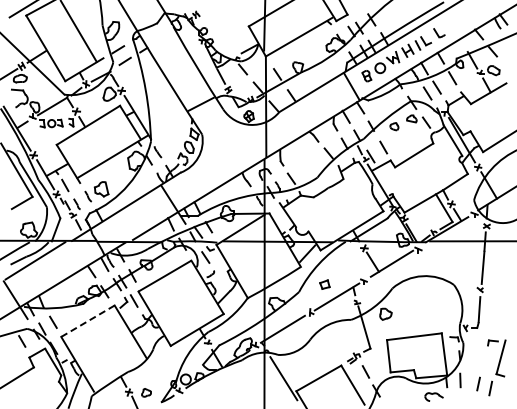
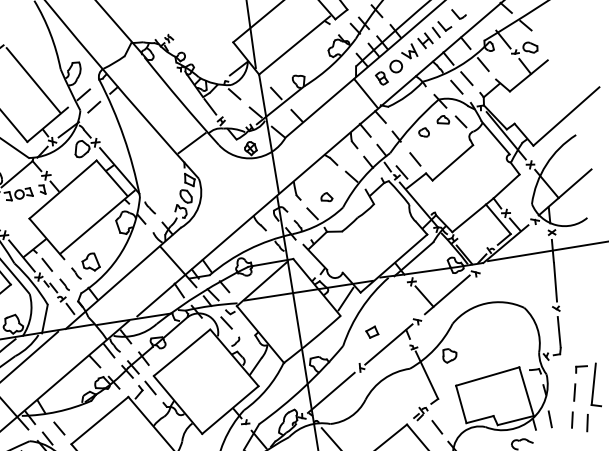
part: (304, 166) -> (325, 196), added
line: (87, 321) -> (99, 421), dashed -> solid
line: (483, 361) -> (573, 392), added

